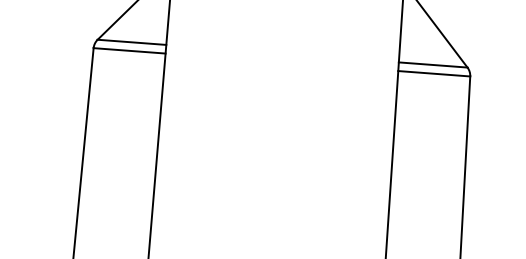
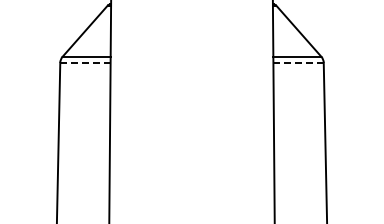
line: (128, 50) -> (84, 62), solid -> dashed
line: (434, 73) -> (298, 62), solid -> dashed

